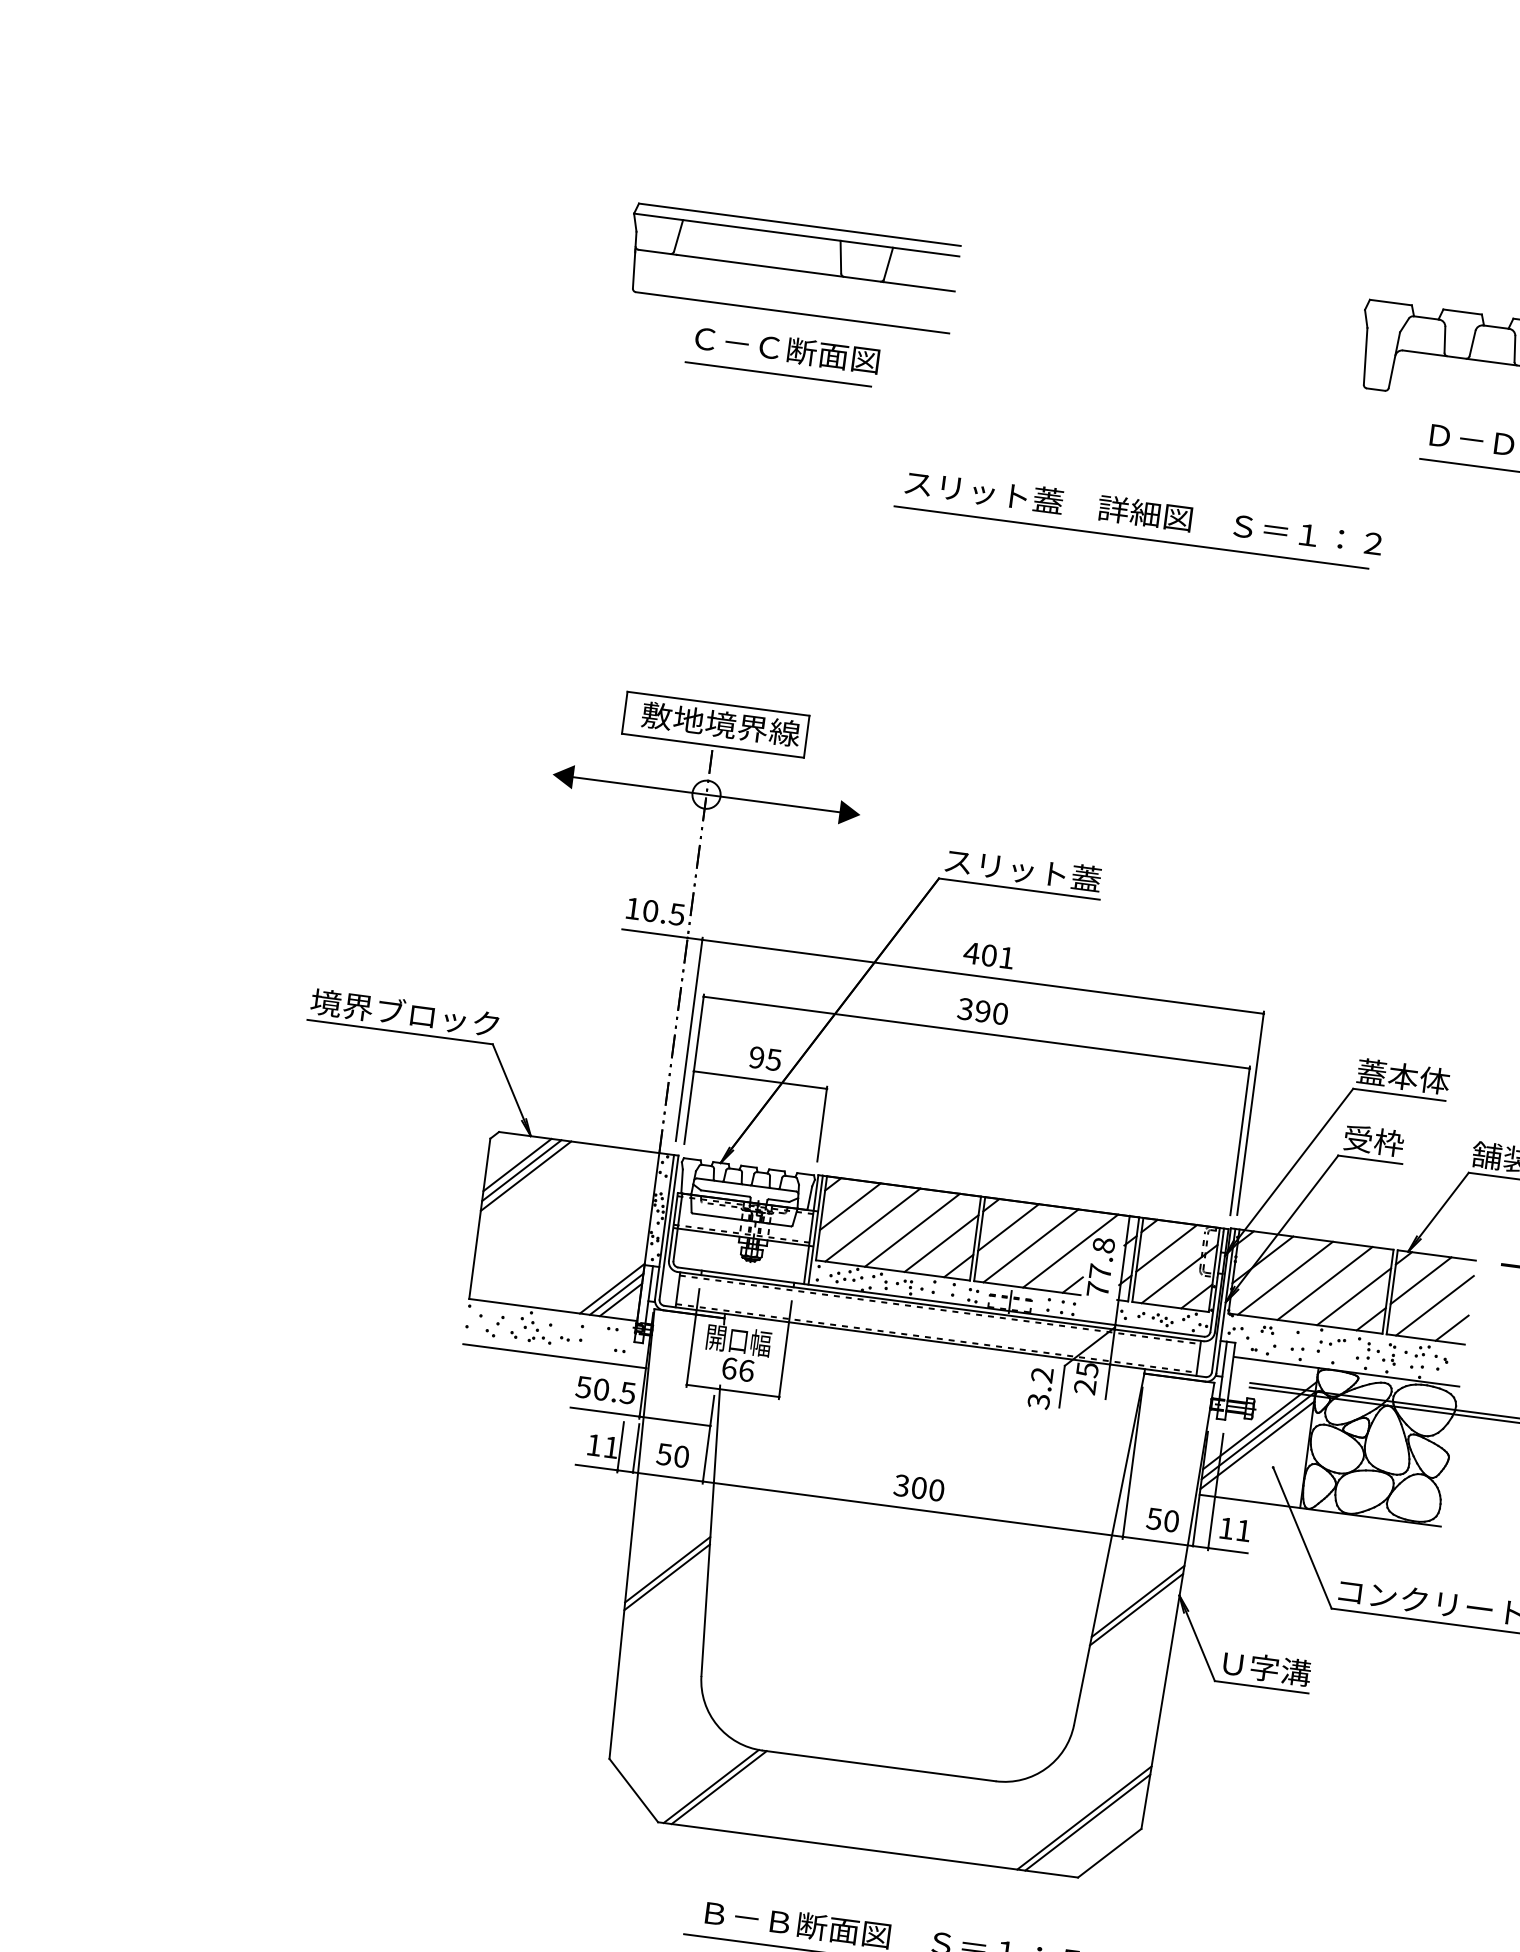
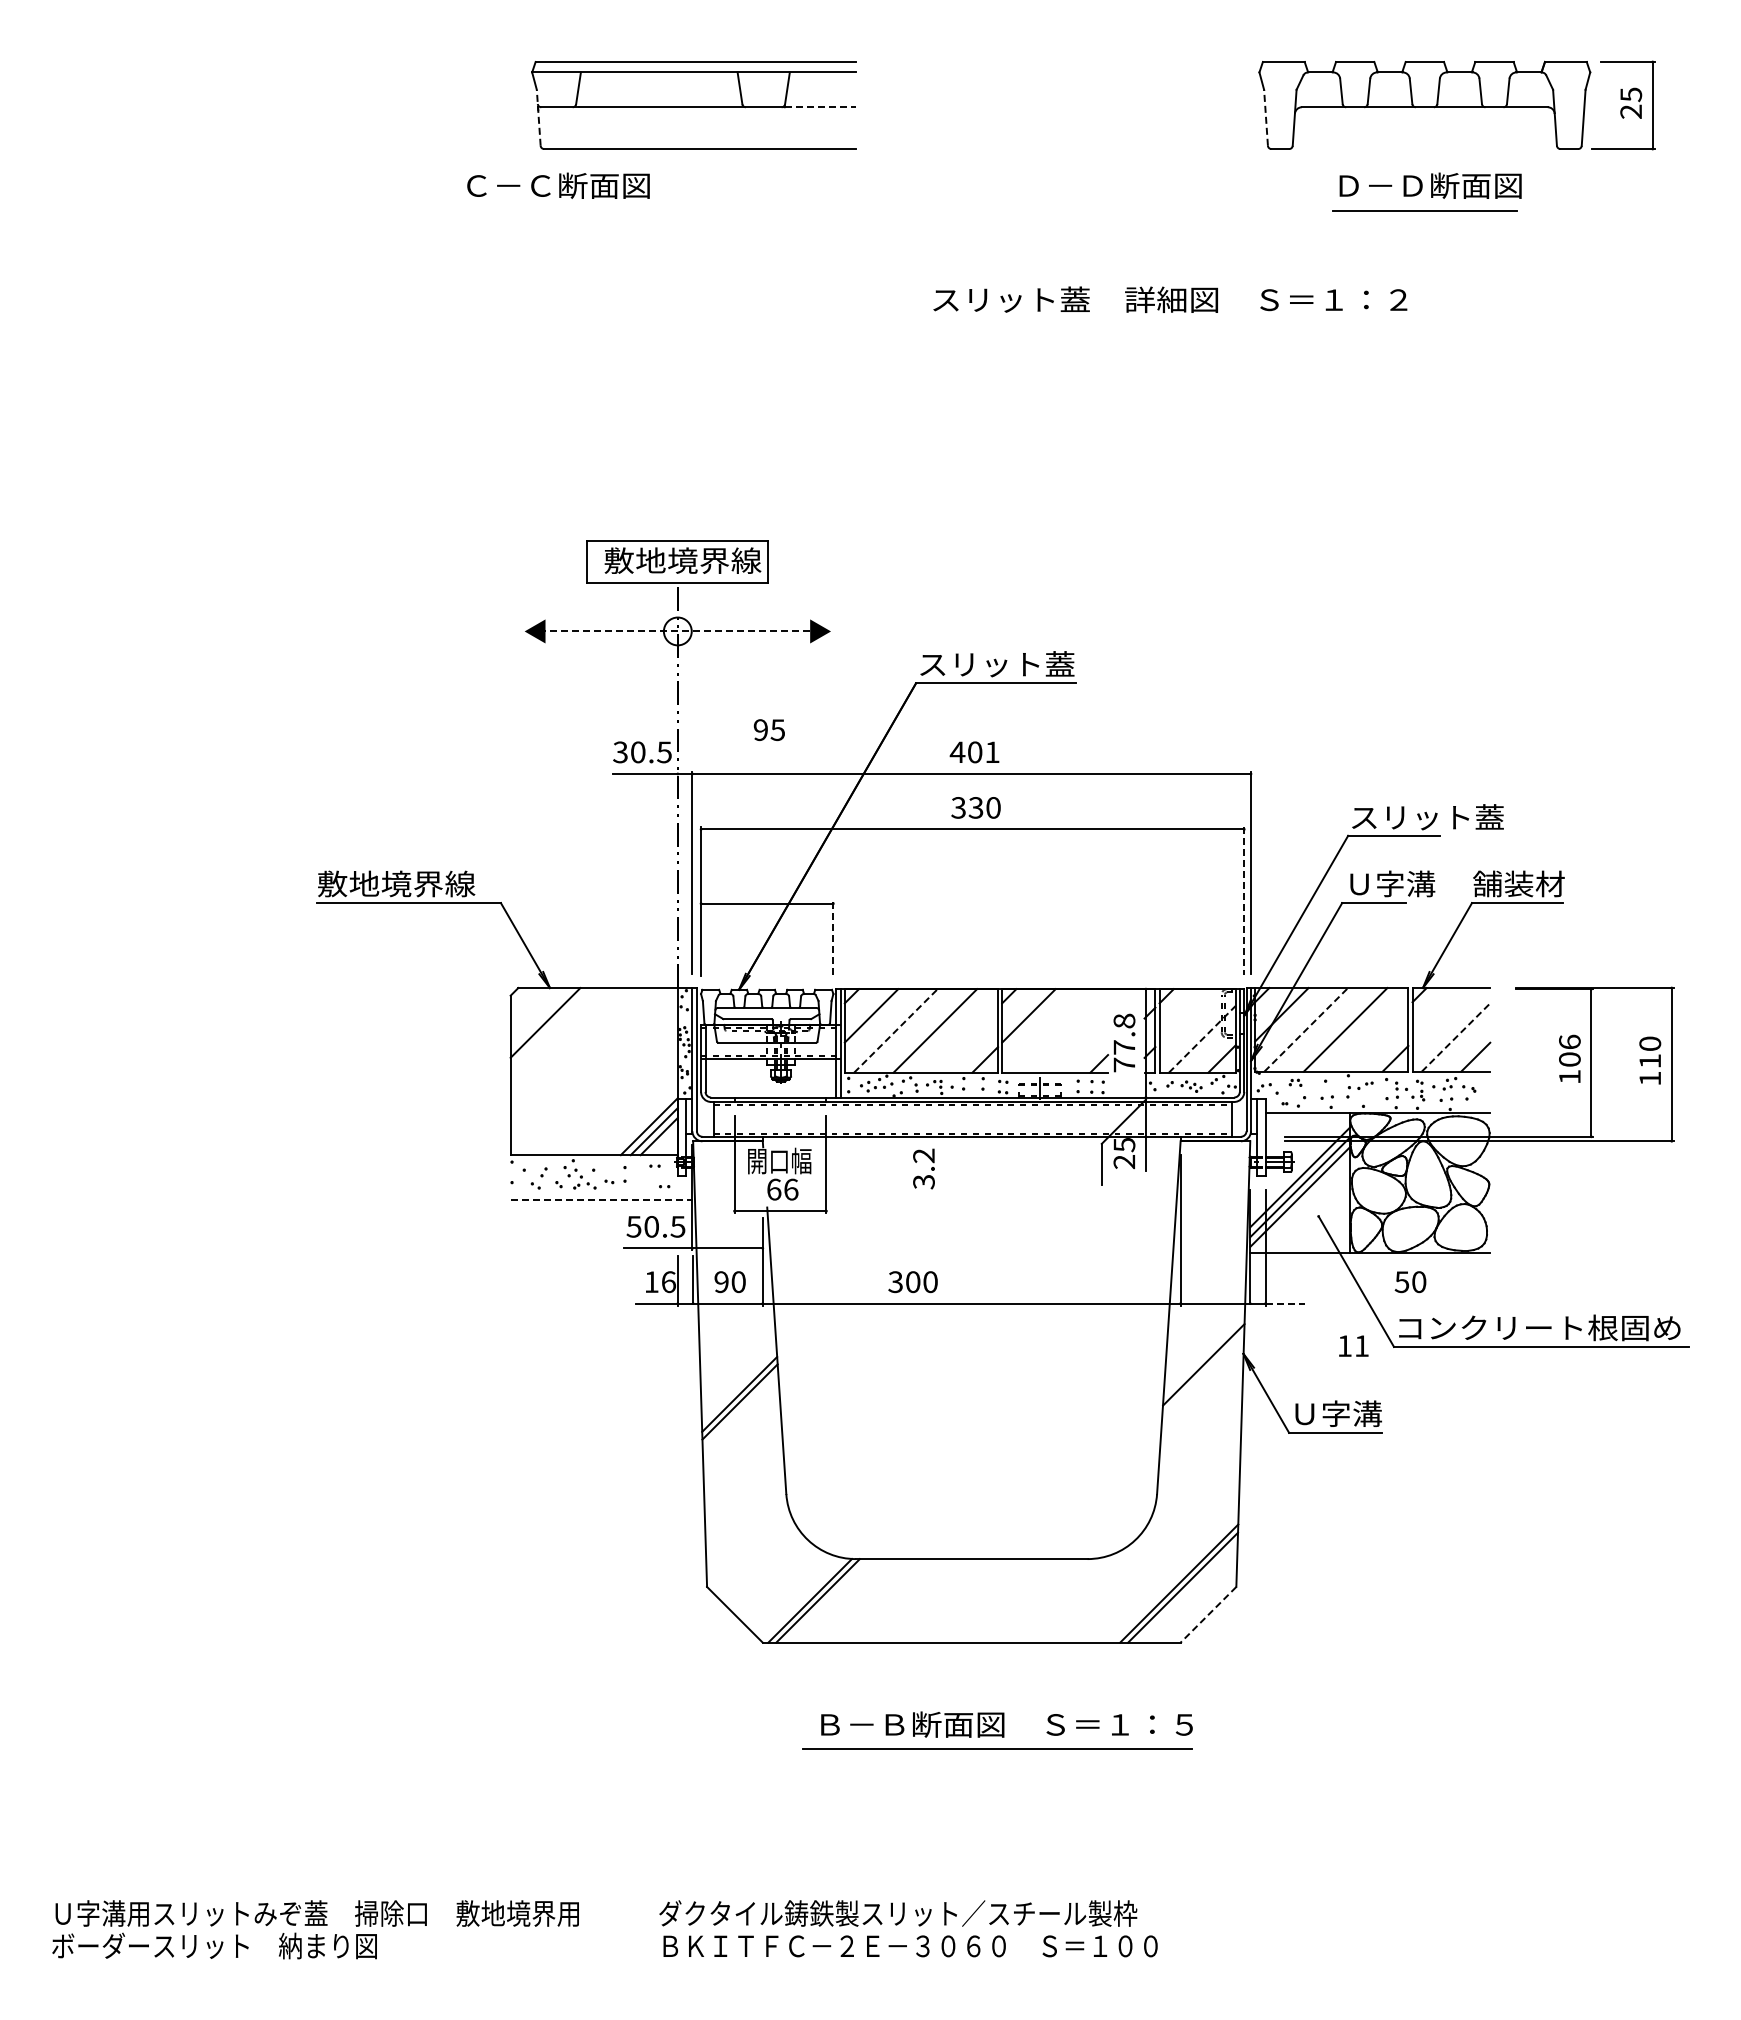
line: (634, 259) -> (538, 117), solid -> dashed
line: (919, 287) -> (820, 107), solid -> dashed
text: (787, 349) -> (558, 185), moved
line: (1365, 355) -> (1265, 117), solid -> dashed
line: (777, 373) -> (693, 210), removed
text: (1144, 512) -> (1170, 299), moved
line: (1131, 537) -> (1060, 325), removed
line: (707, 794) -> (678, 631), solid -> dashed
text: (632, 908) -> (620, 752), 10.5 -> 30.5
text: (982, 1011) -> (975, 807), 390 -> 330
text: (404, 1012) -> (410, 883), 境界ブロック -> 敷地境界線
text: (764, 1059) -> (768, 730), moved
text: (1434, 1080) -> (1426, 817), 蓋本体 -> スリット蓋
line: (822, 1124) -> (833, 939), solid -> dashed
line: (1240, 1141) -> (1244, 901), solid -> dashed
text: (1389, 1142) -> (1390, 883), 受枠 -> Ｕ字溝
line: (517, 1164) -> (540, 1017), removed
line: (526, 1175) -> (550, 1027), removed
line: (873, 1224) -> (896, 1030), solid -> dashed
line: (941, 1242) -> (965, 1039), removed
line: (1031, 1245) -> (1053, 1030), removed
line: (1166, 1248) -> (1186, 1015), removed
line: (1070, 1250) -> (1092, 1030), removed
line: (1179, 1274) -> (1202, 1039), solid -> dashed
line: (1285, 1277) -> (1306, 1029), solid -> dashed
line: (1421, 1280) -> (1439, 1014), removed
line: (1353, 1296) -> (1375, 1038), removed
line: (1435, 1305) -> (1456, 1037), solid -> dashed
line: (555, 1356) -> (602, 1200), solid -> dashed
text: (1040, 1387) -> (923, 1168), moved
text: (612, 1447) -> (669, 1282), 11 -> 16
text: (664, 1453) -> (721, 1281), 50 -> 90
text: (918, 1488) -> (912, 1282), moved
text: (1162, 1520) -> (1410, 1282), moved
text: (1235, 1528) -> (1353, 1345), moved
line: (1228, 1550) -> (1285, 1303), solid -> dashed
line: (1136, 1610) -> (1203, 1373), removed
line: (1109, 1853) -> (1208, 1615), solid -> dashed

